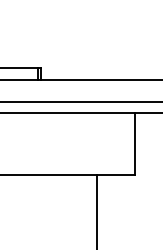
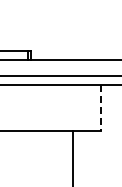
line: (135, 145) -> (101, 108), solid -> dashed

